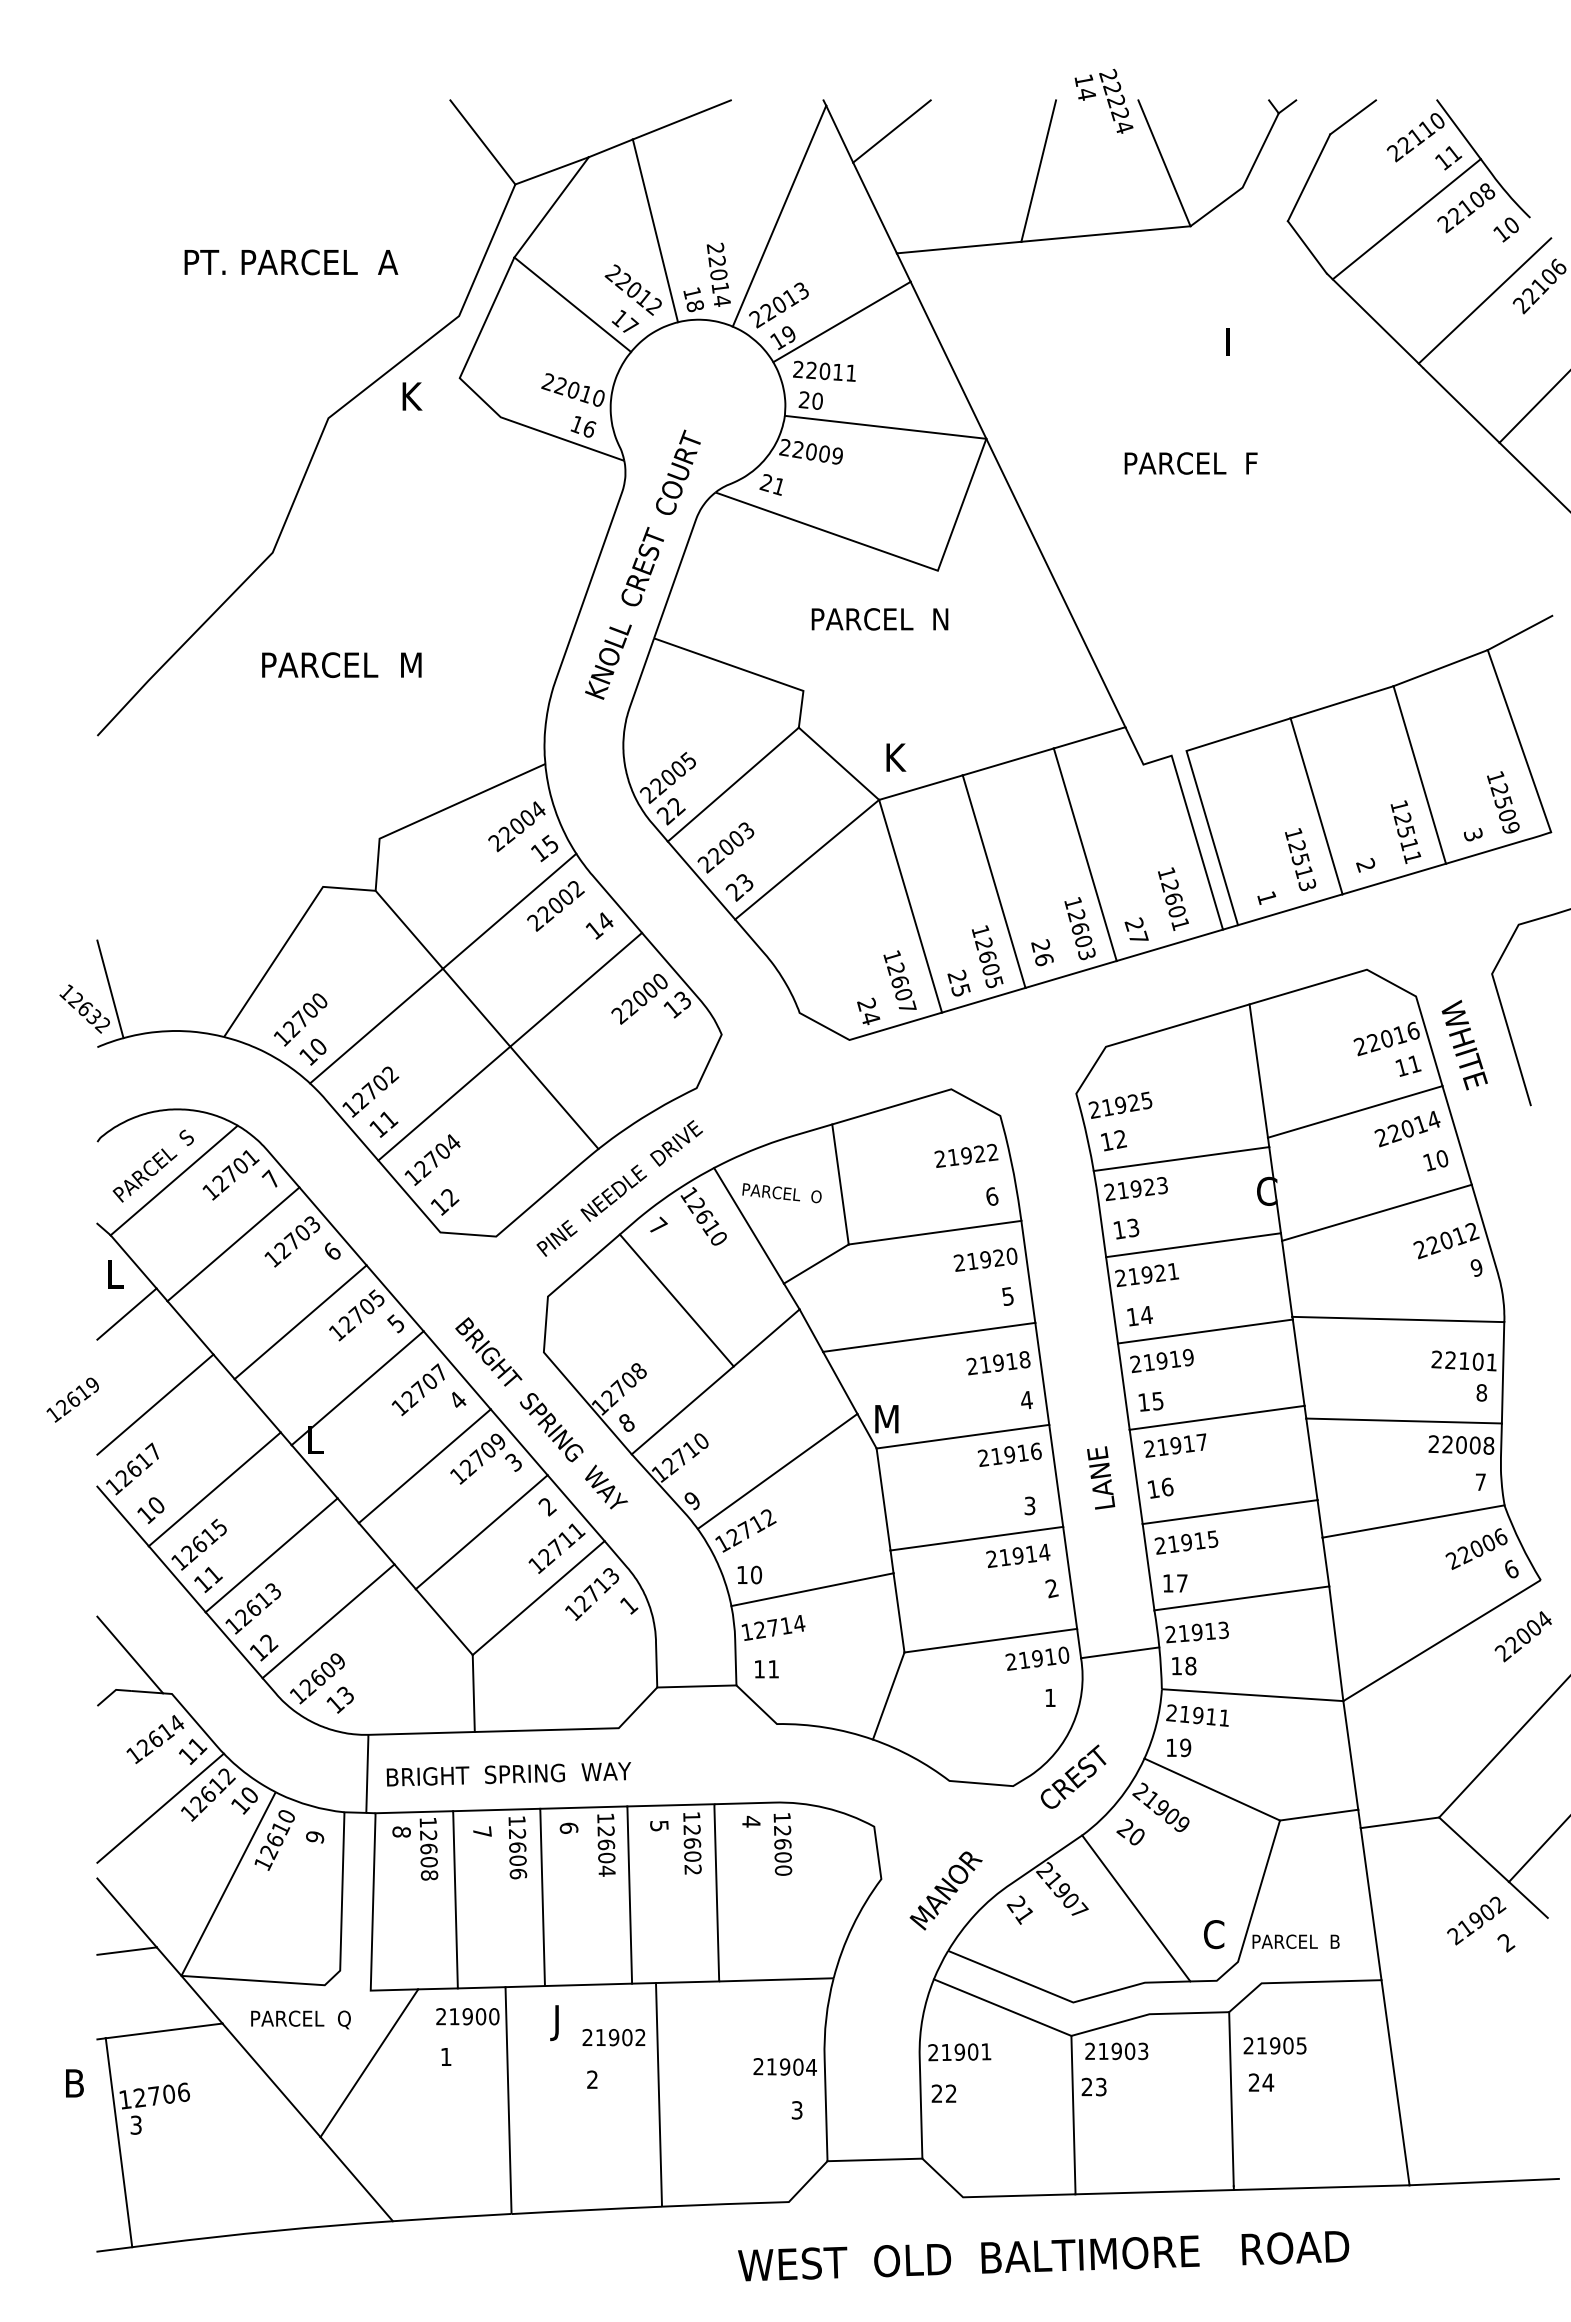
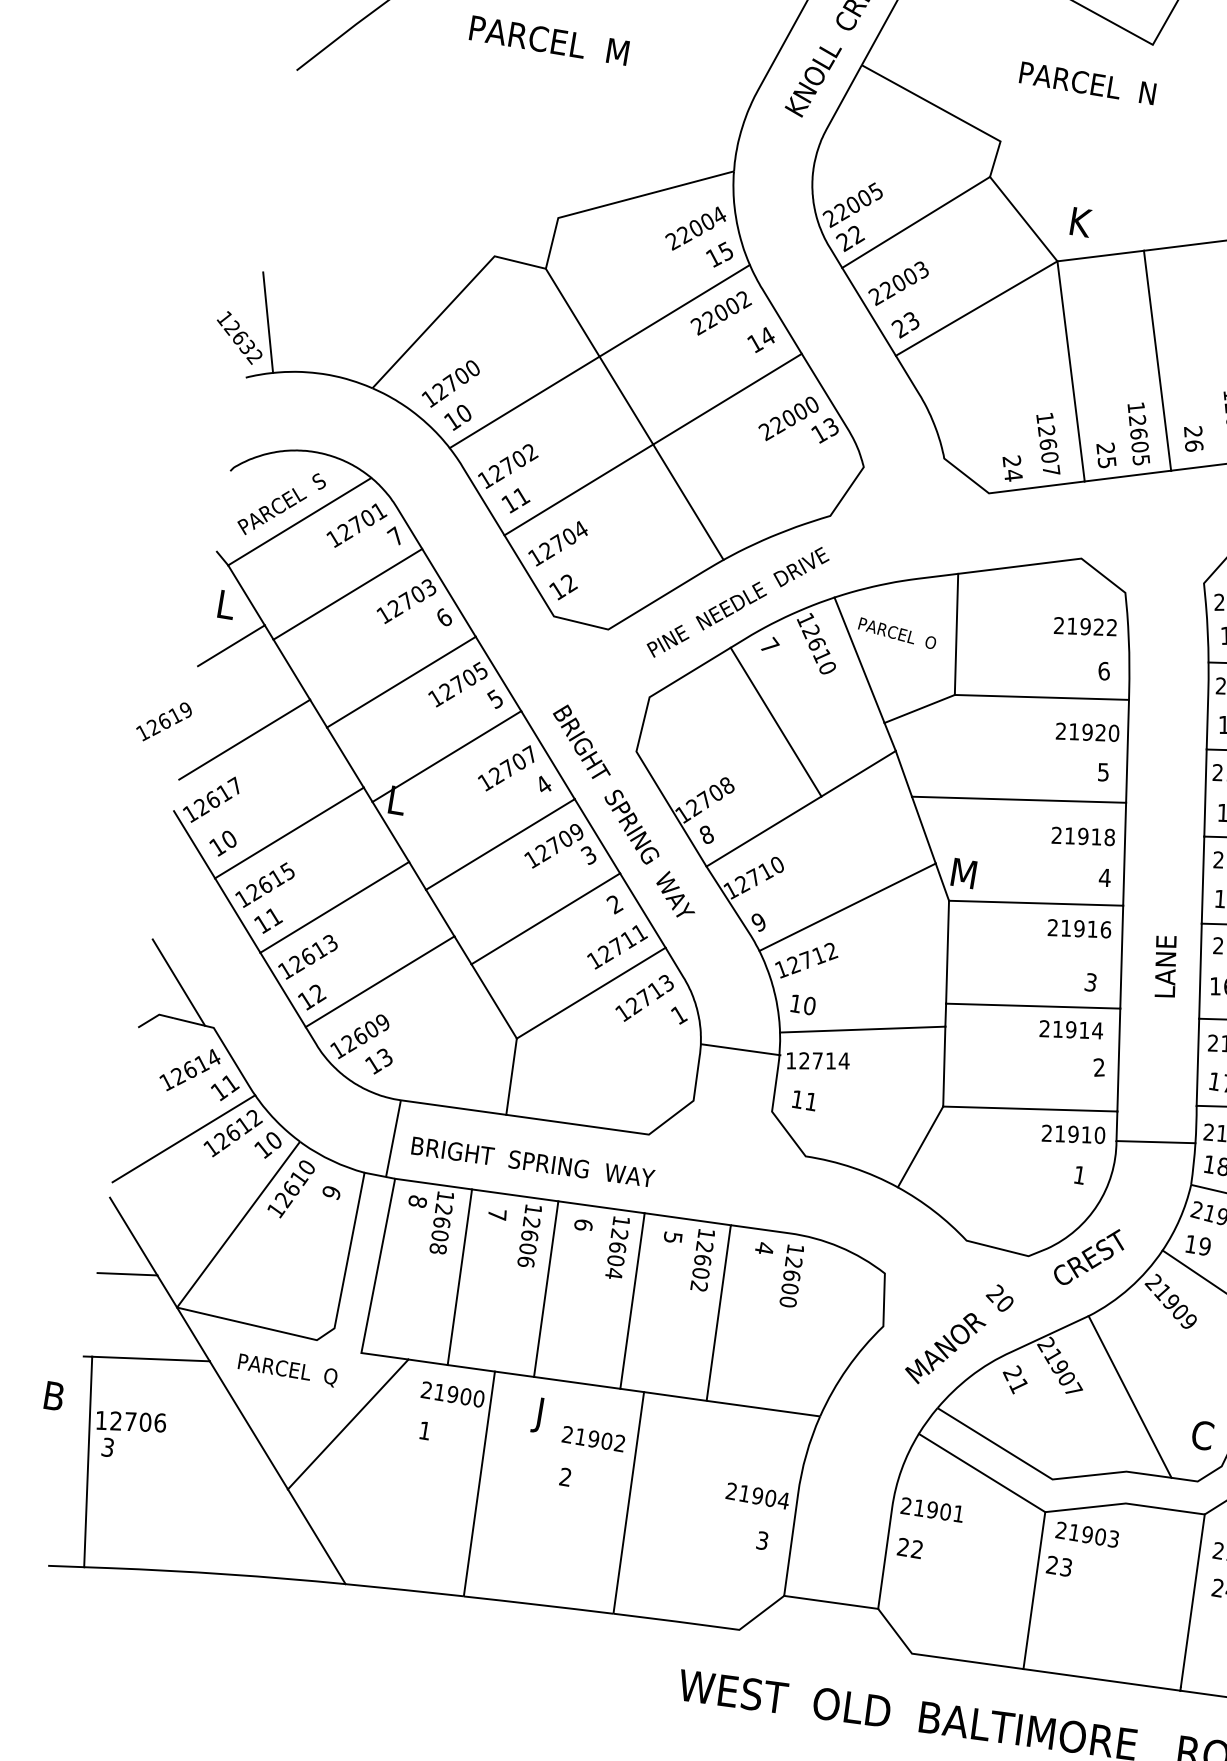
line: (696, 1686) -> (740, 1049), moved
text: (1130, 1832) -> (999, 1298), moved

